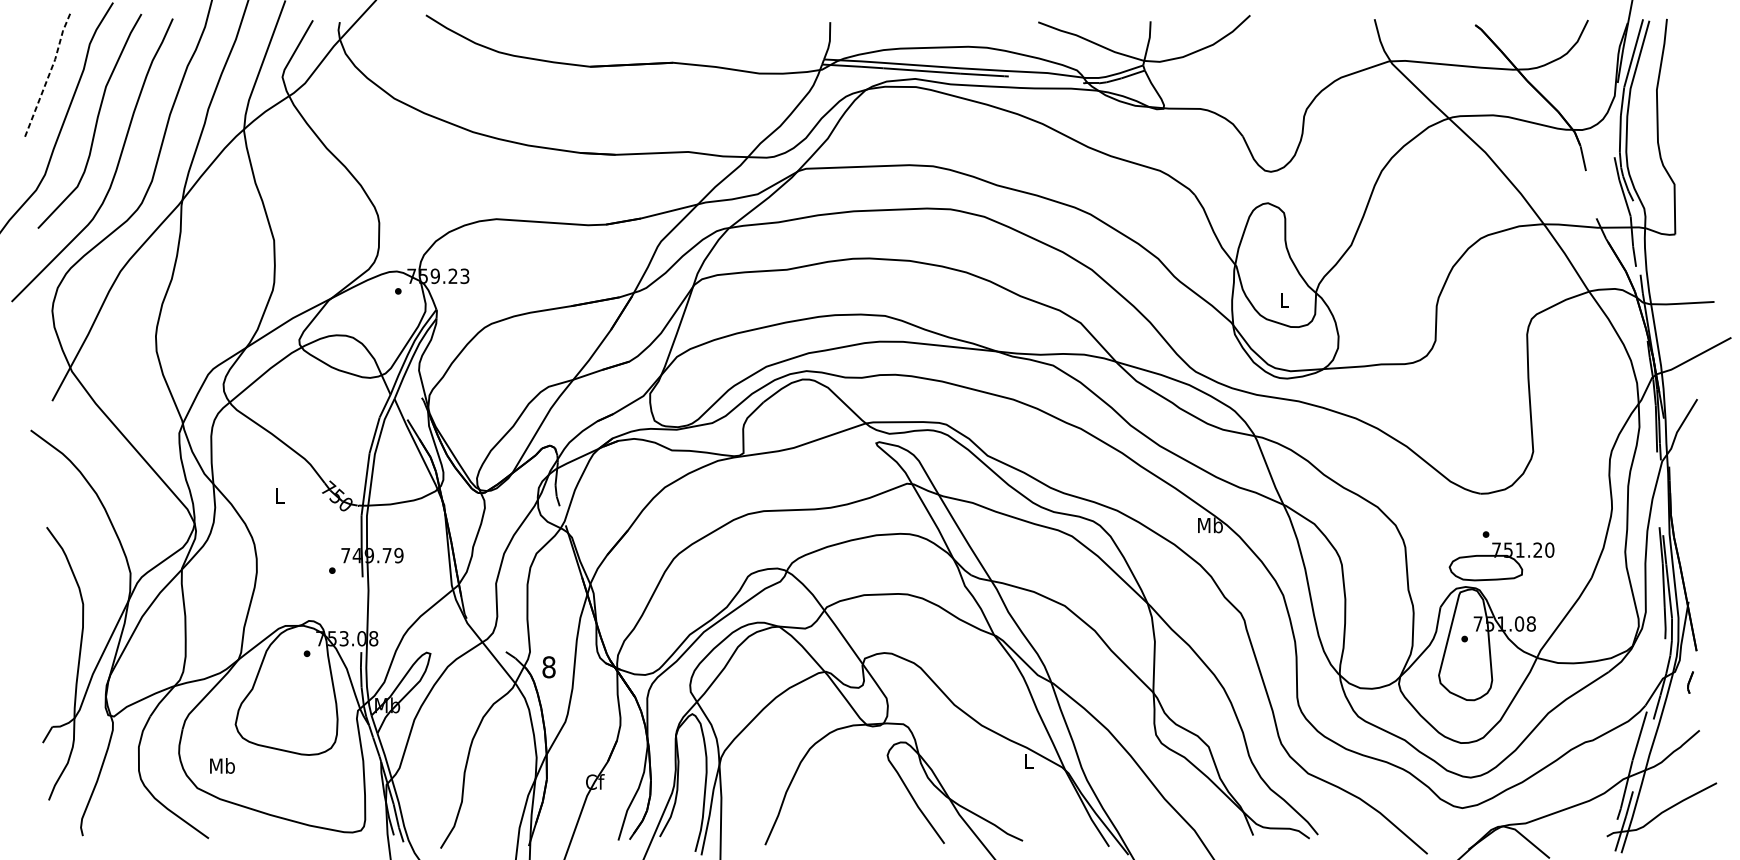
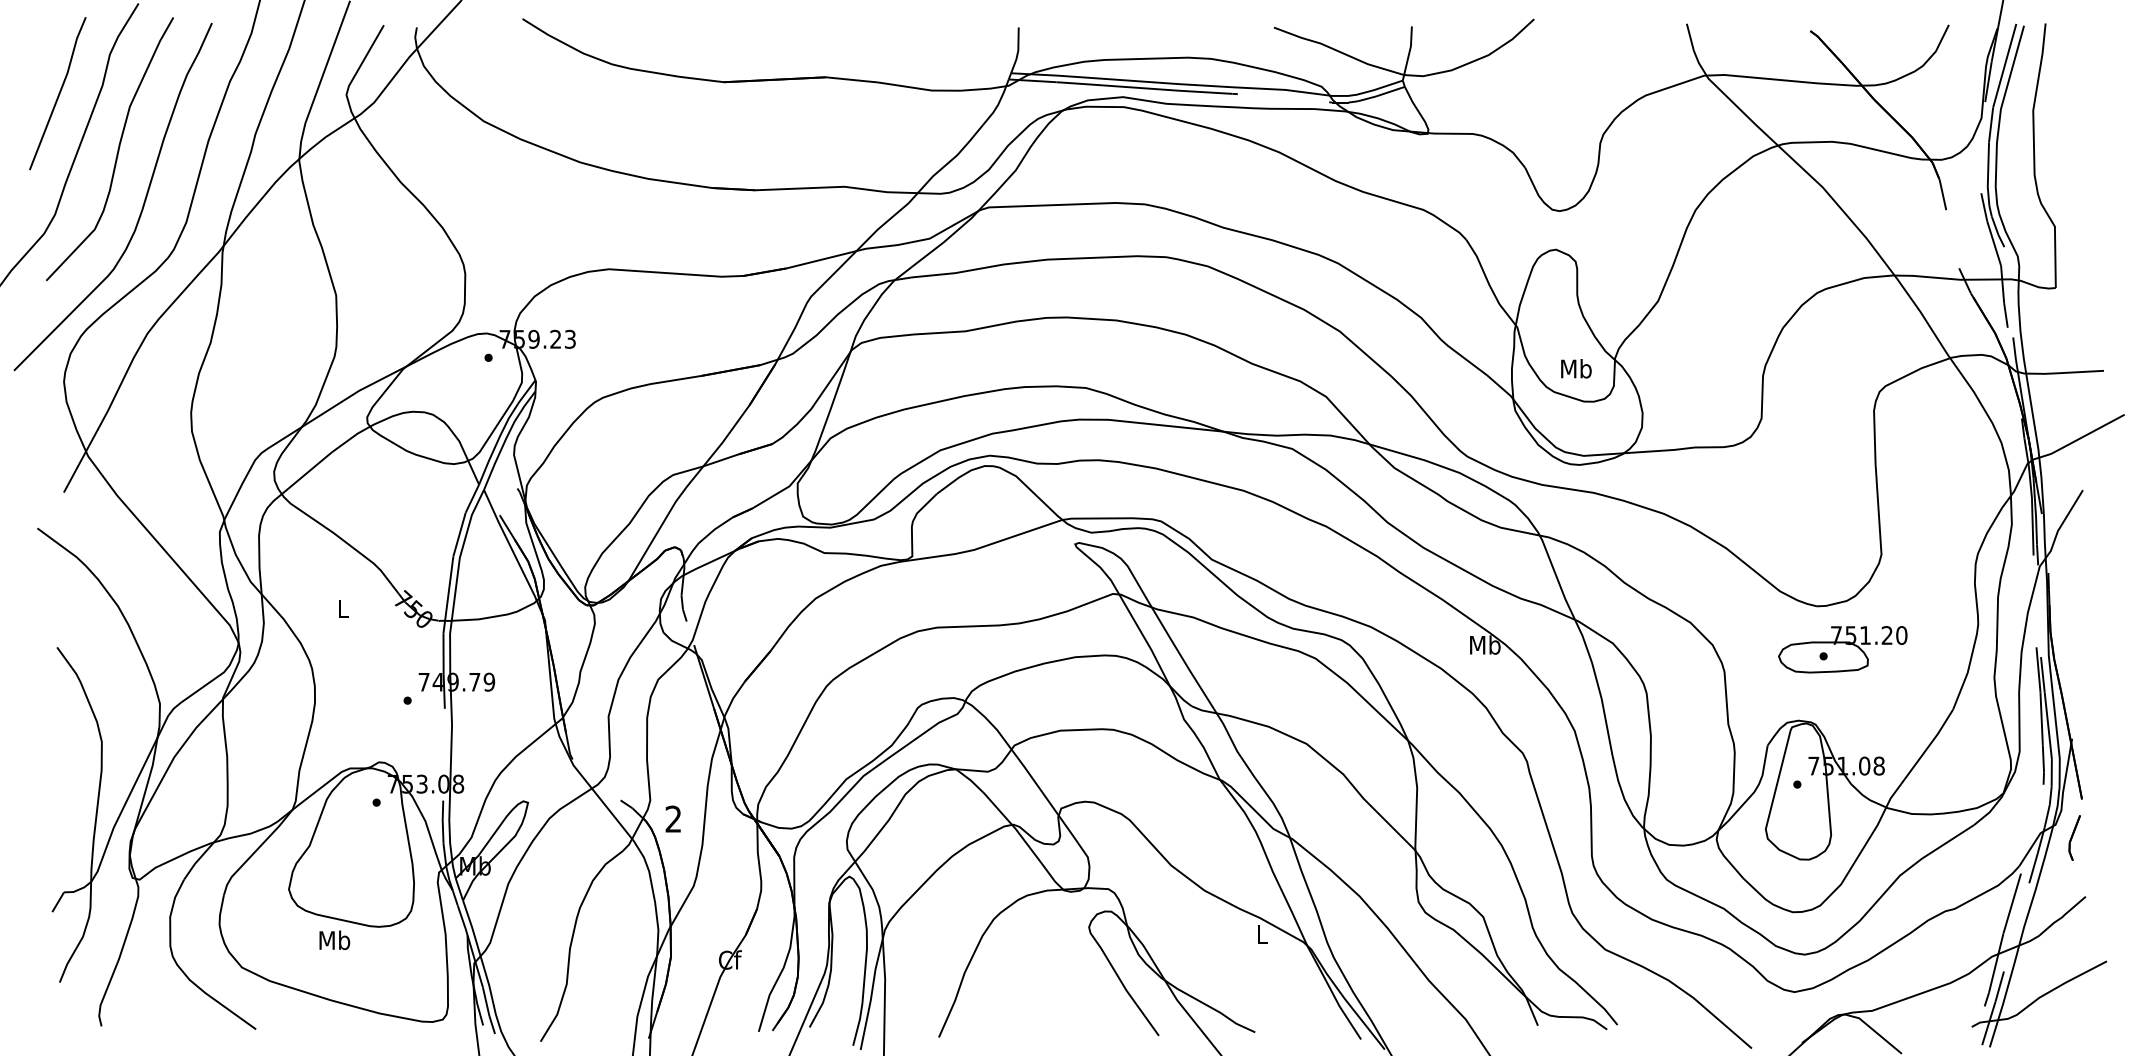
line: (48, 75) -> (59, 92), dashed -> solid
text: (1284, 300) -> (1576, 368), L -> Mb
part: (1501, 561) -> (1842, 649), moved
text: (548, 666) -> (673, 818), 8 -> 2
part: (1690, 682) -> (2074, 837), size x1.67
text: (222, 765) -> (334, 939), moved

